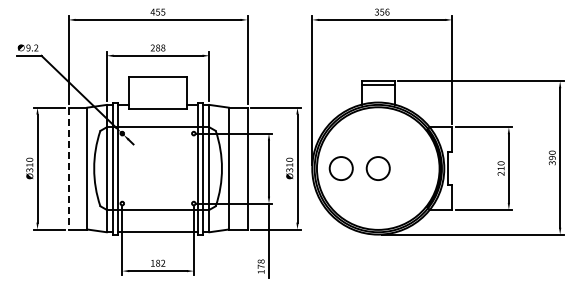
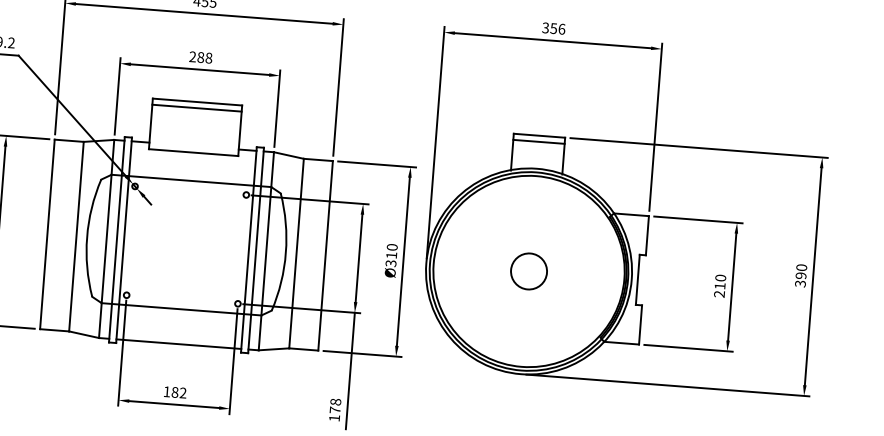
line: (157, 80) -> (196, 108), added
line: (68, 168) -> (47, 234), dashed -> solid
circle: (340, 168) -> (470, 266), removed

